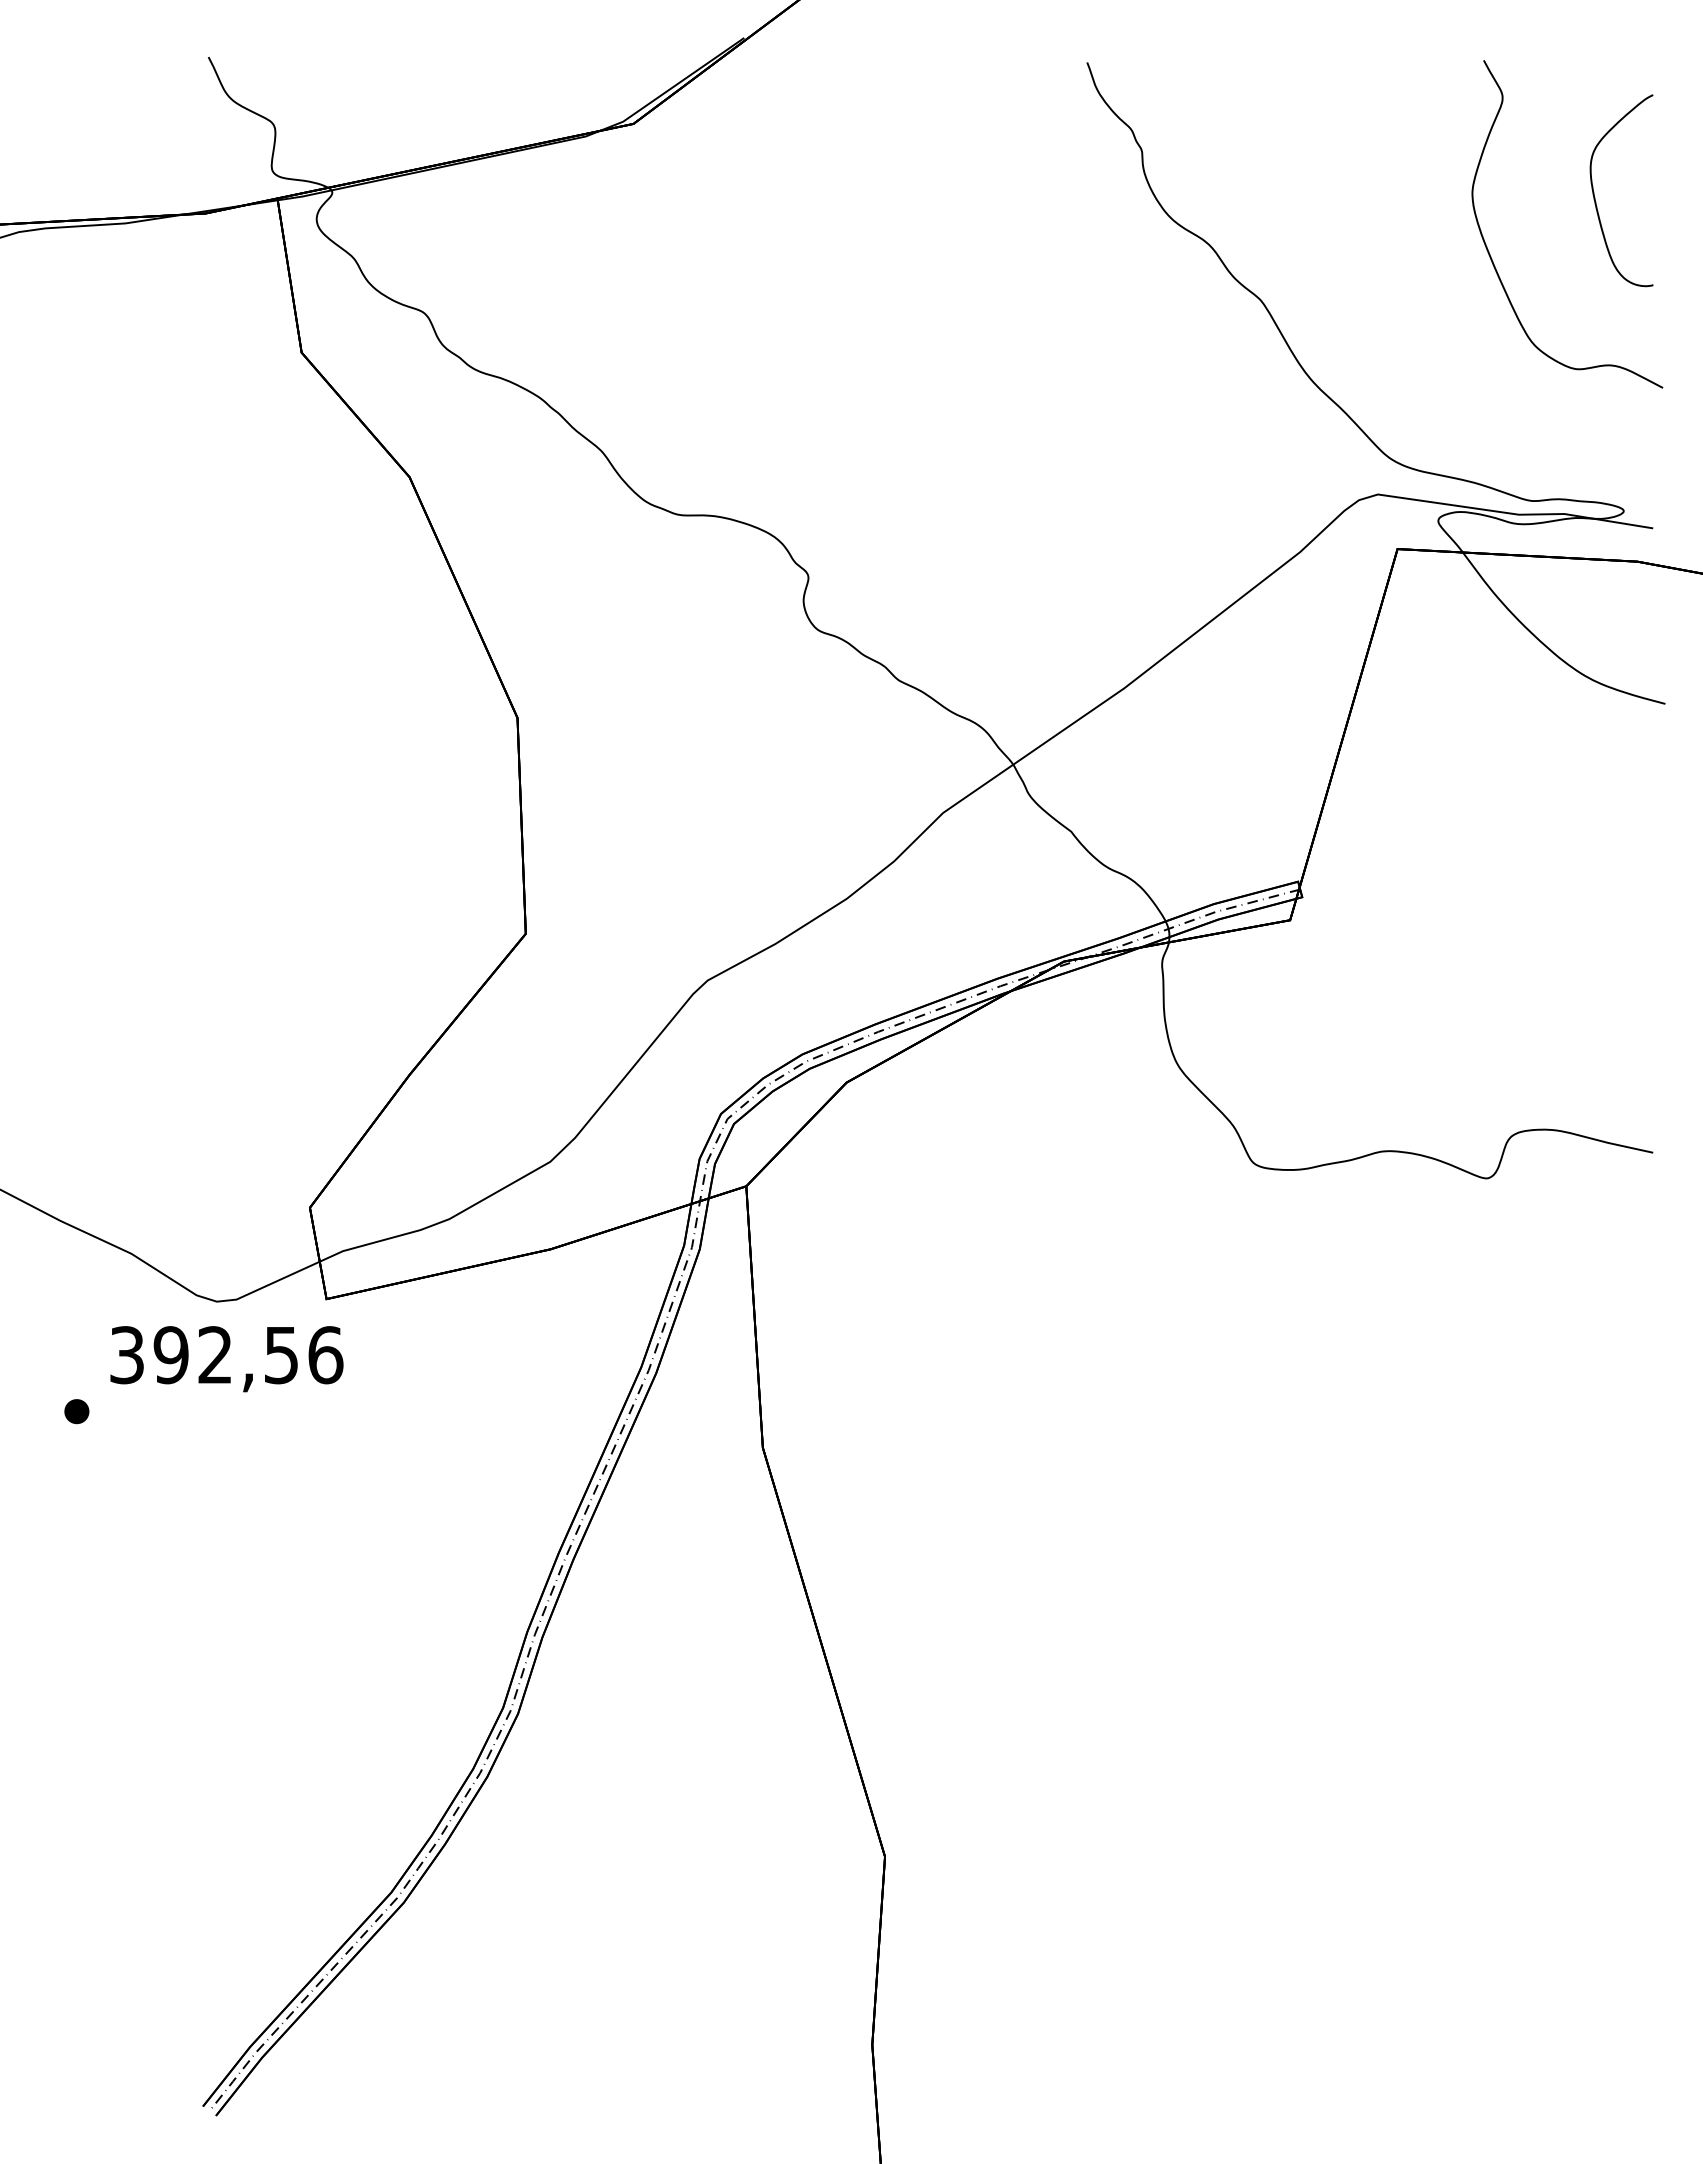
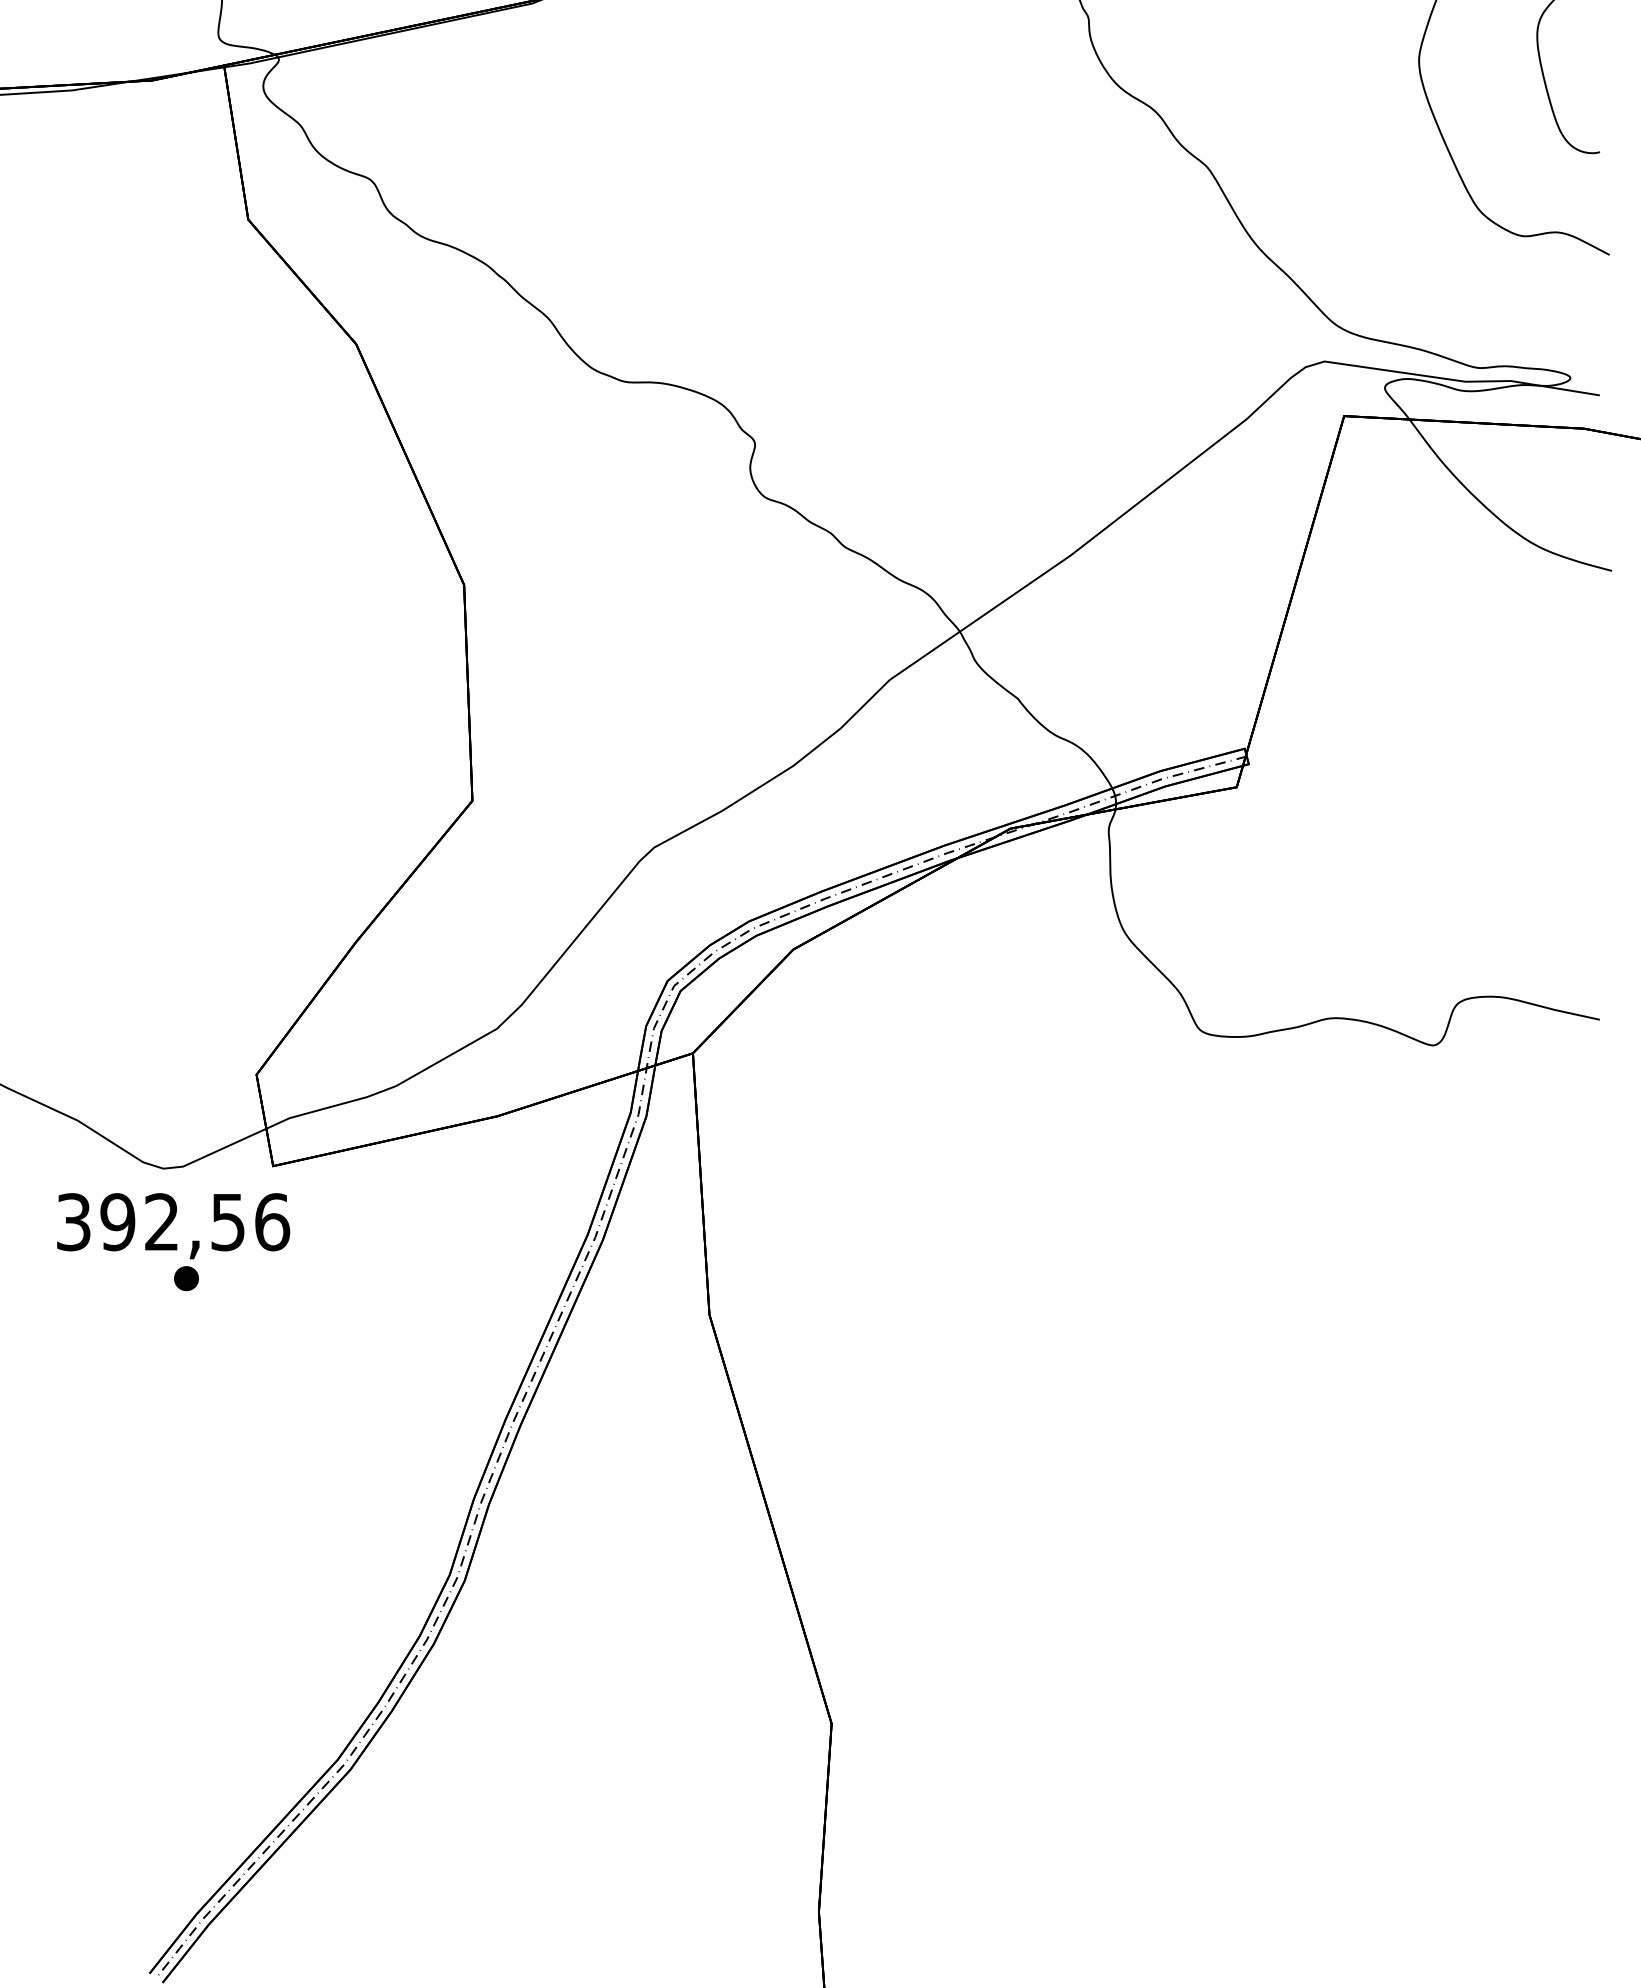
part: (76, 1411) -> (186, 1278), moved

